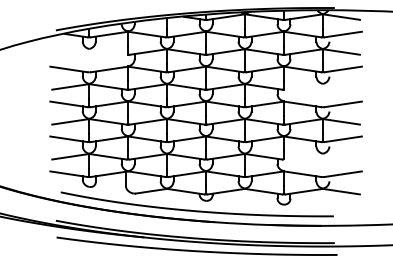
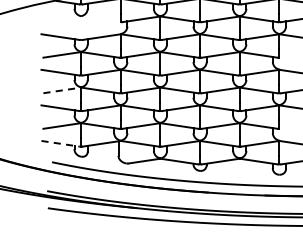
line: (70, 121) -> (62, 90), solid -> dashed
line: (68, 174) -> (59, 144), solid -> dashed

